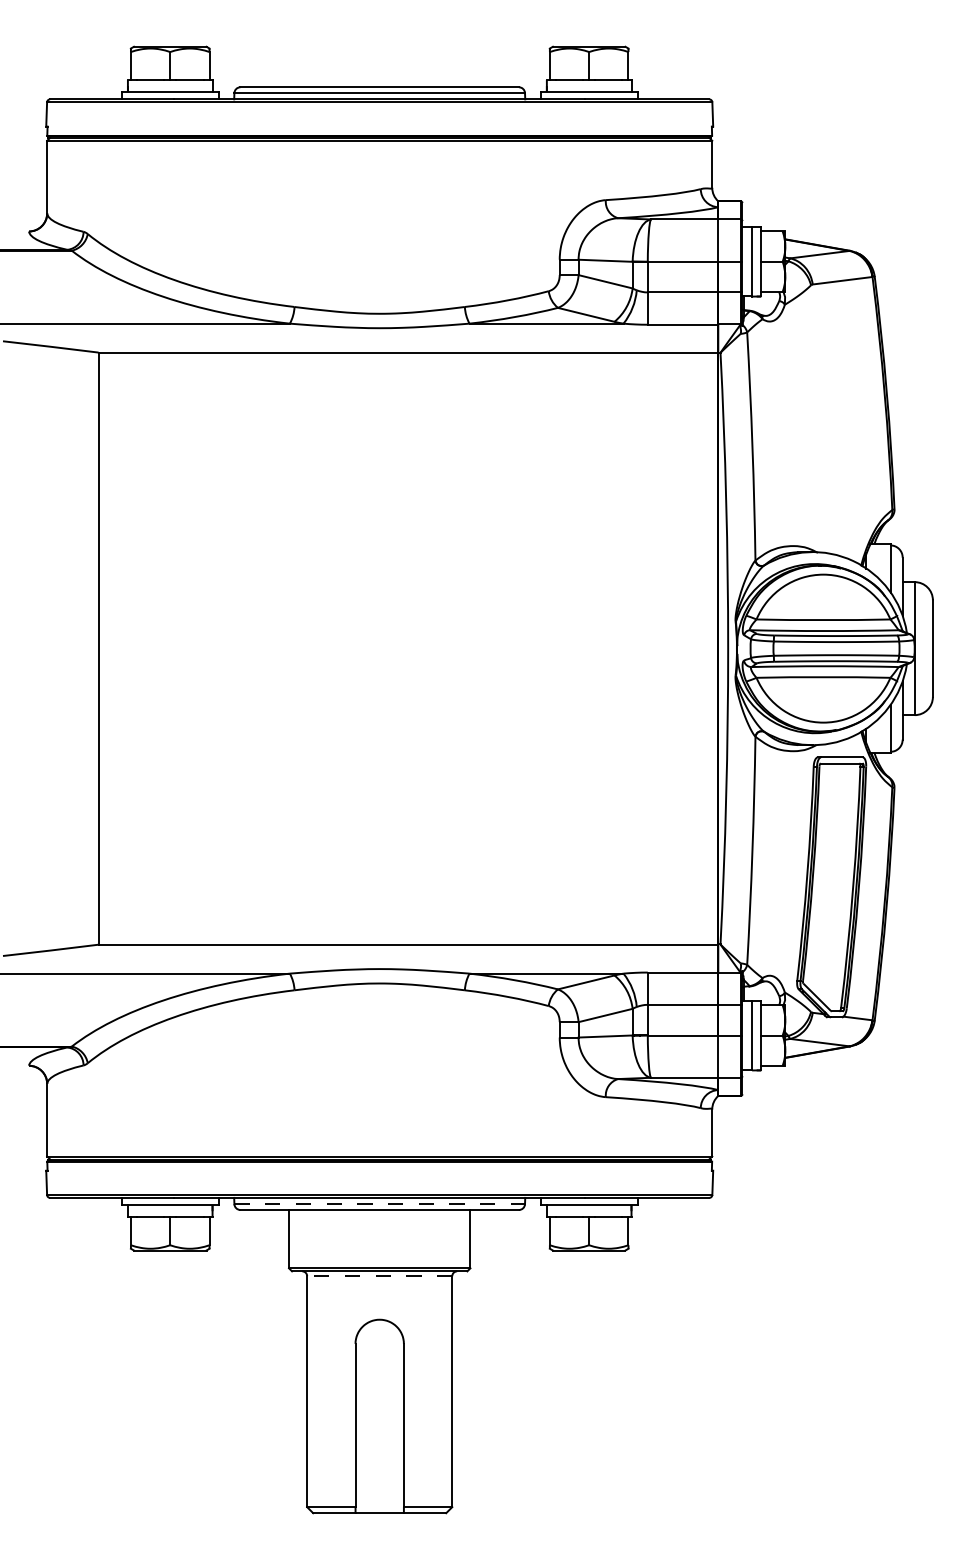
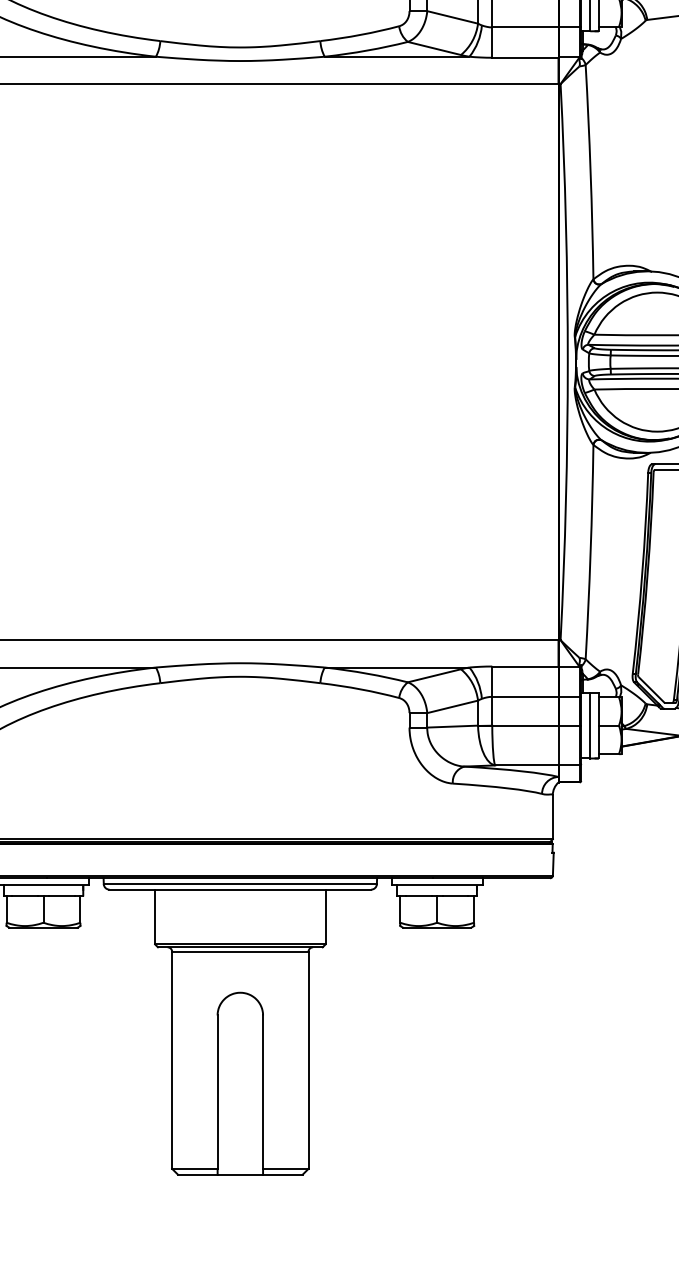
line: (380, 1204) -> (241, 884), dashed -> solid
line: (379, 1276) -> (240, 952), dashed -> solid

